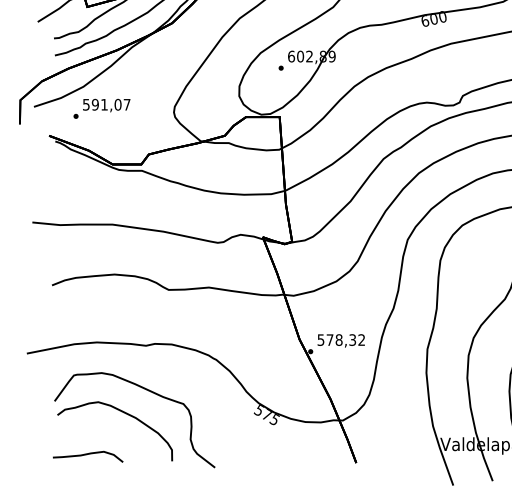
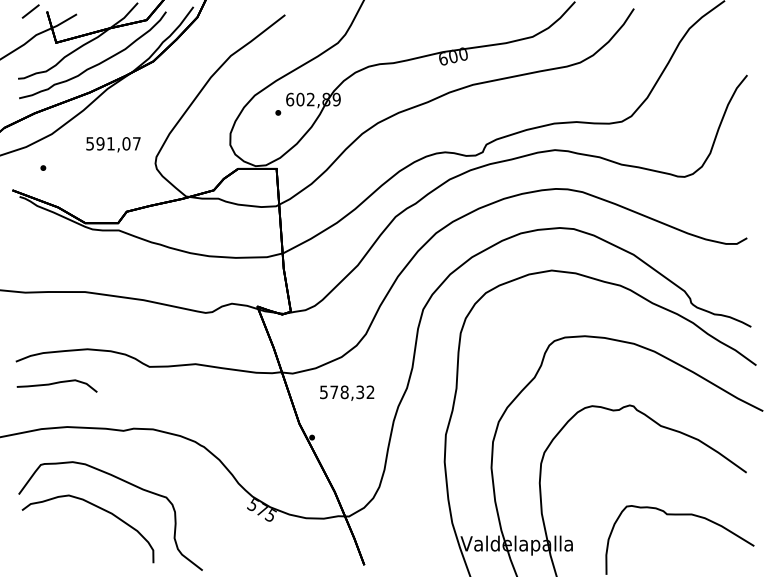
text: (106, 105) -> (113, 144), moved
text: (341, 340) -> (347, 392), moved
curve: (86, 455) -> (55, 384), moved

